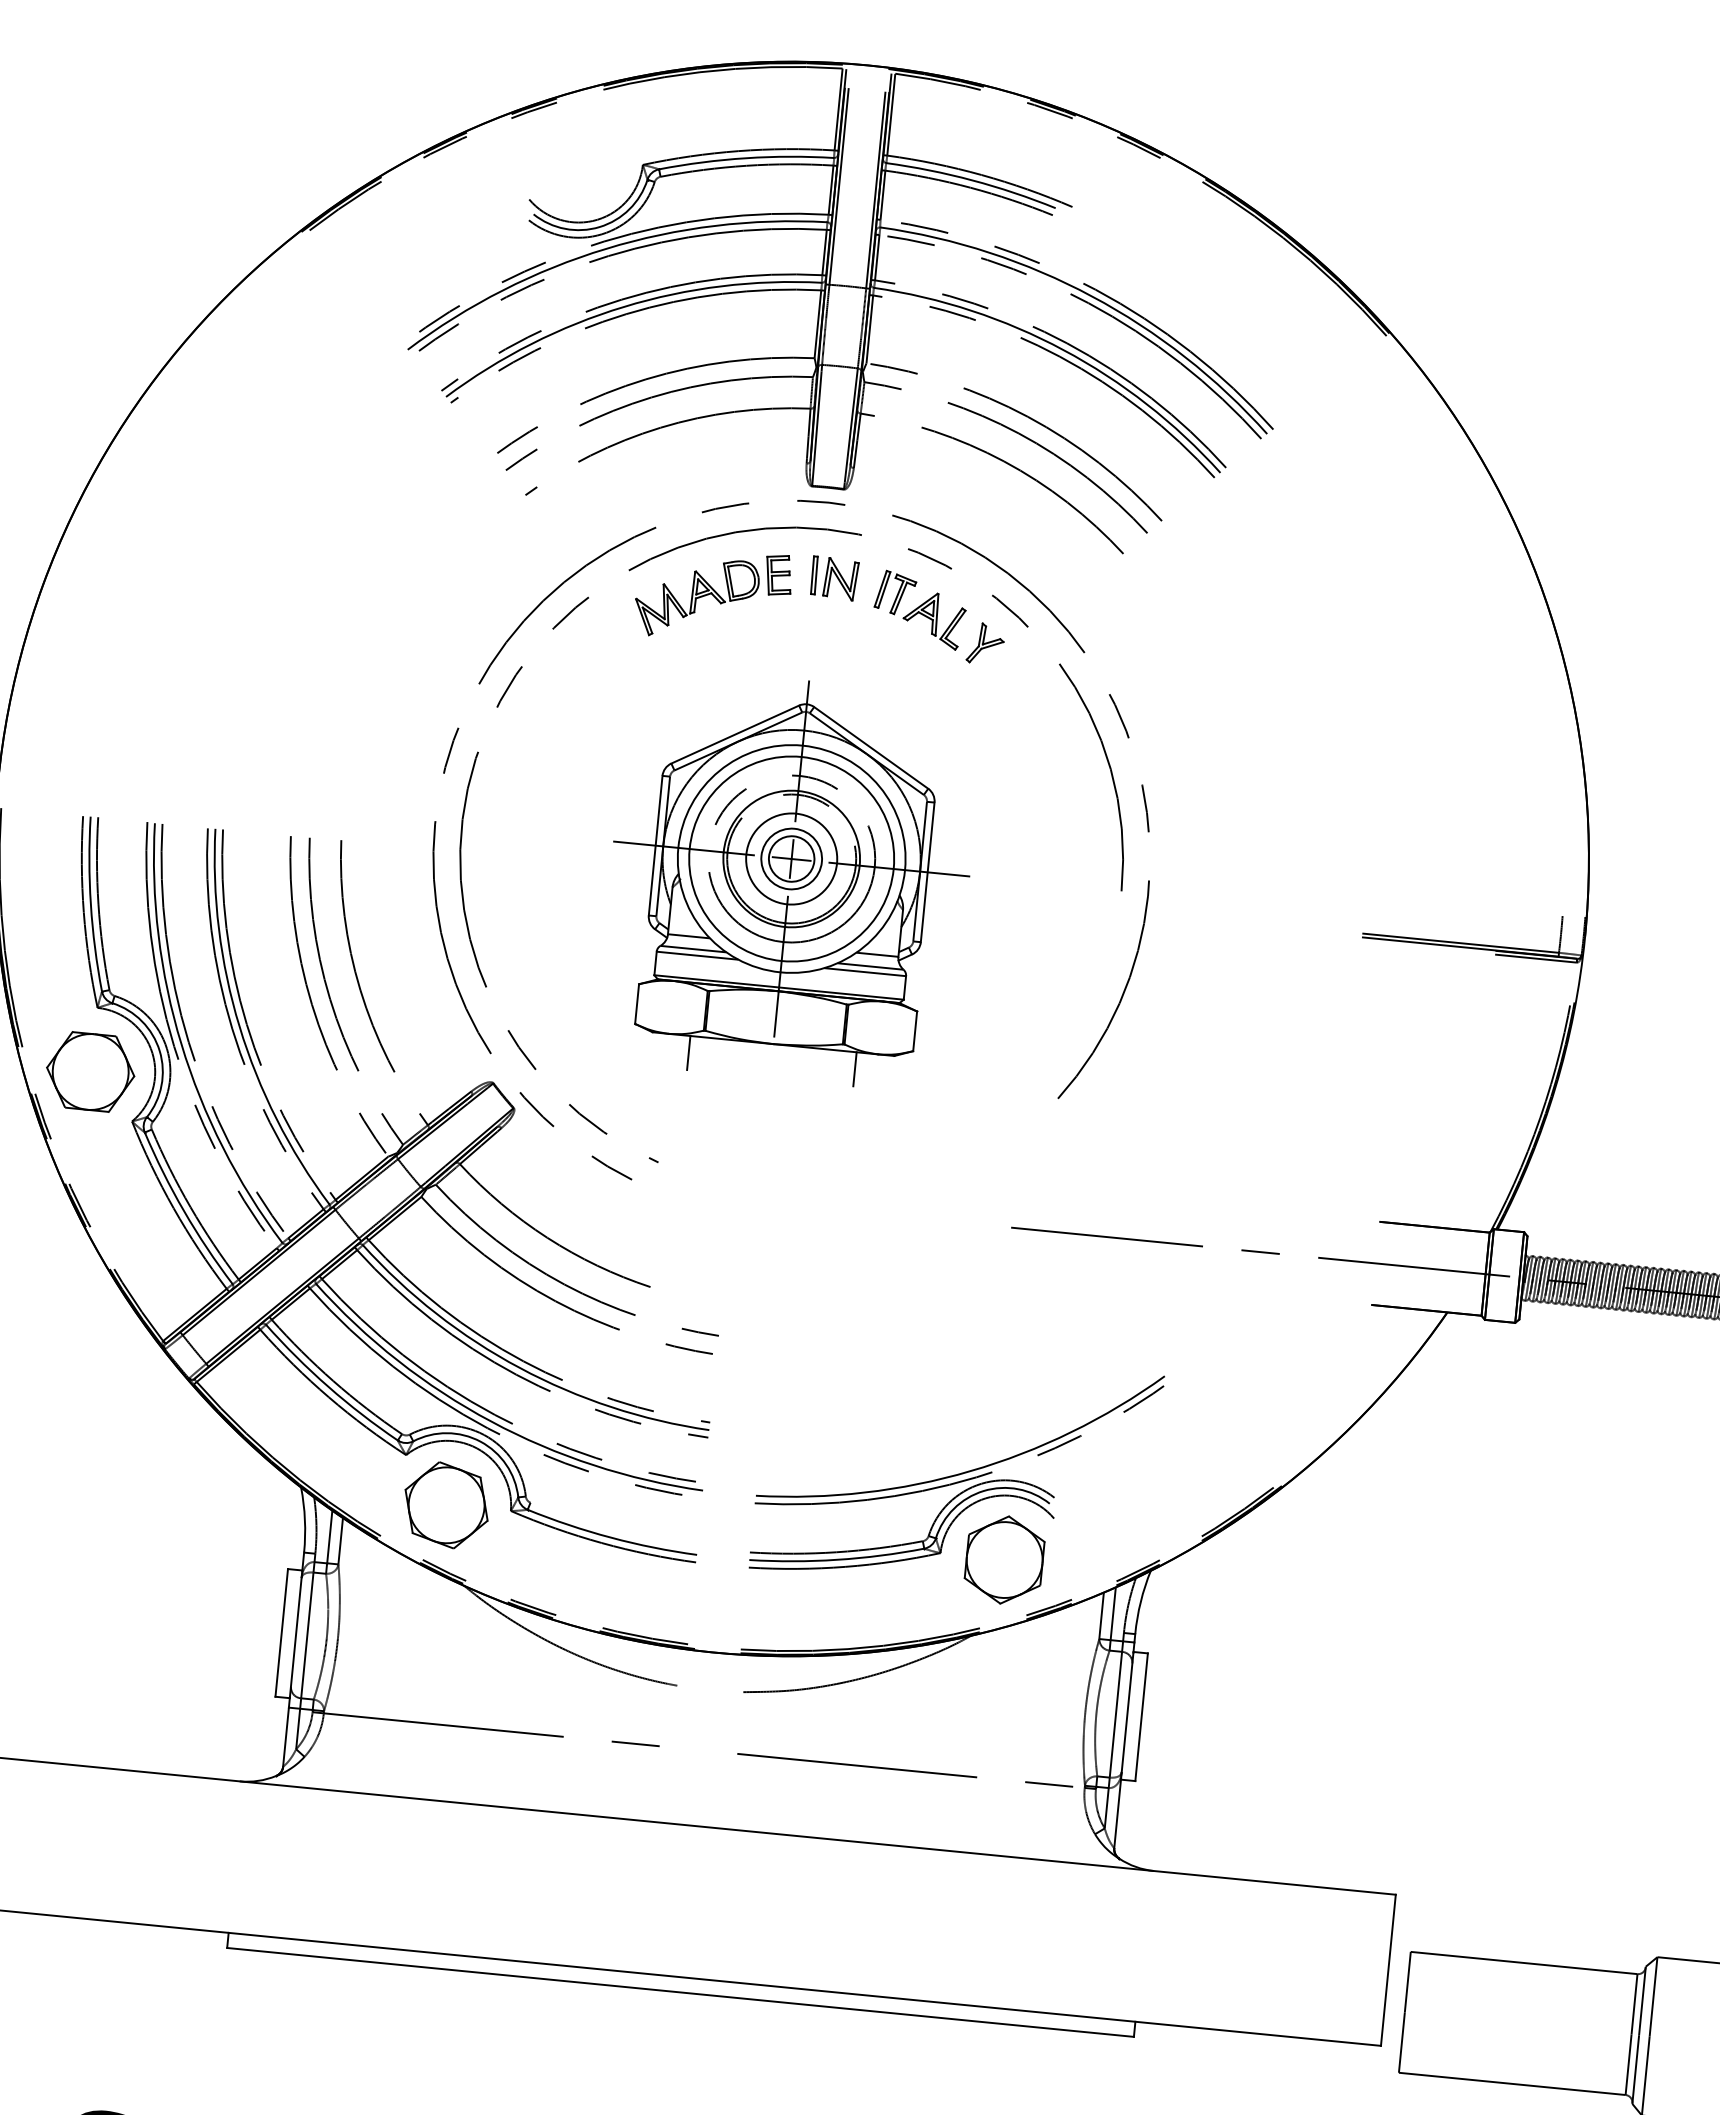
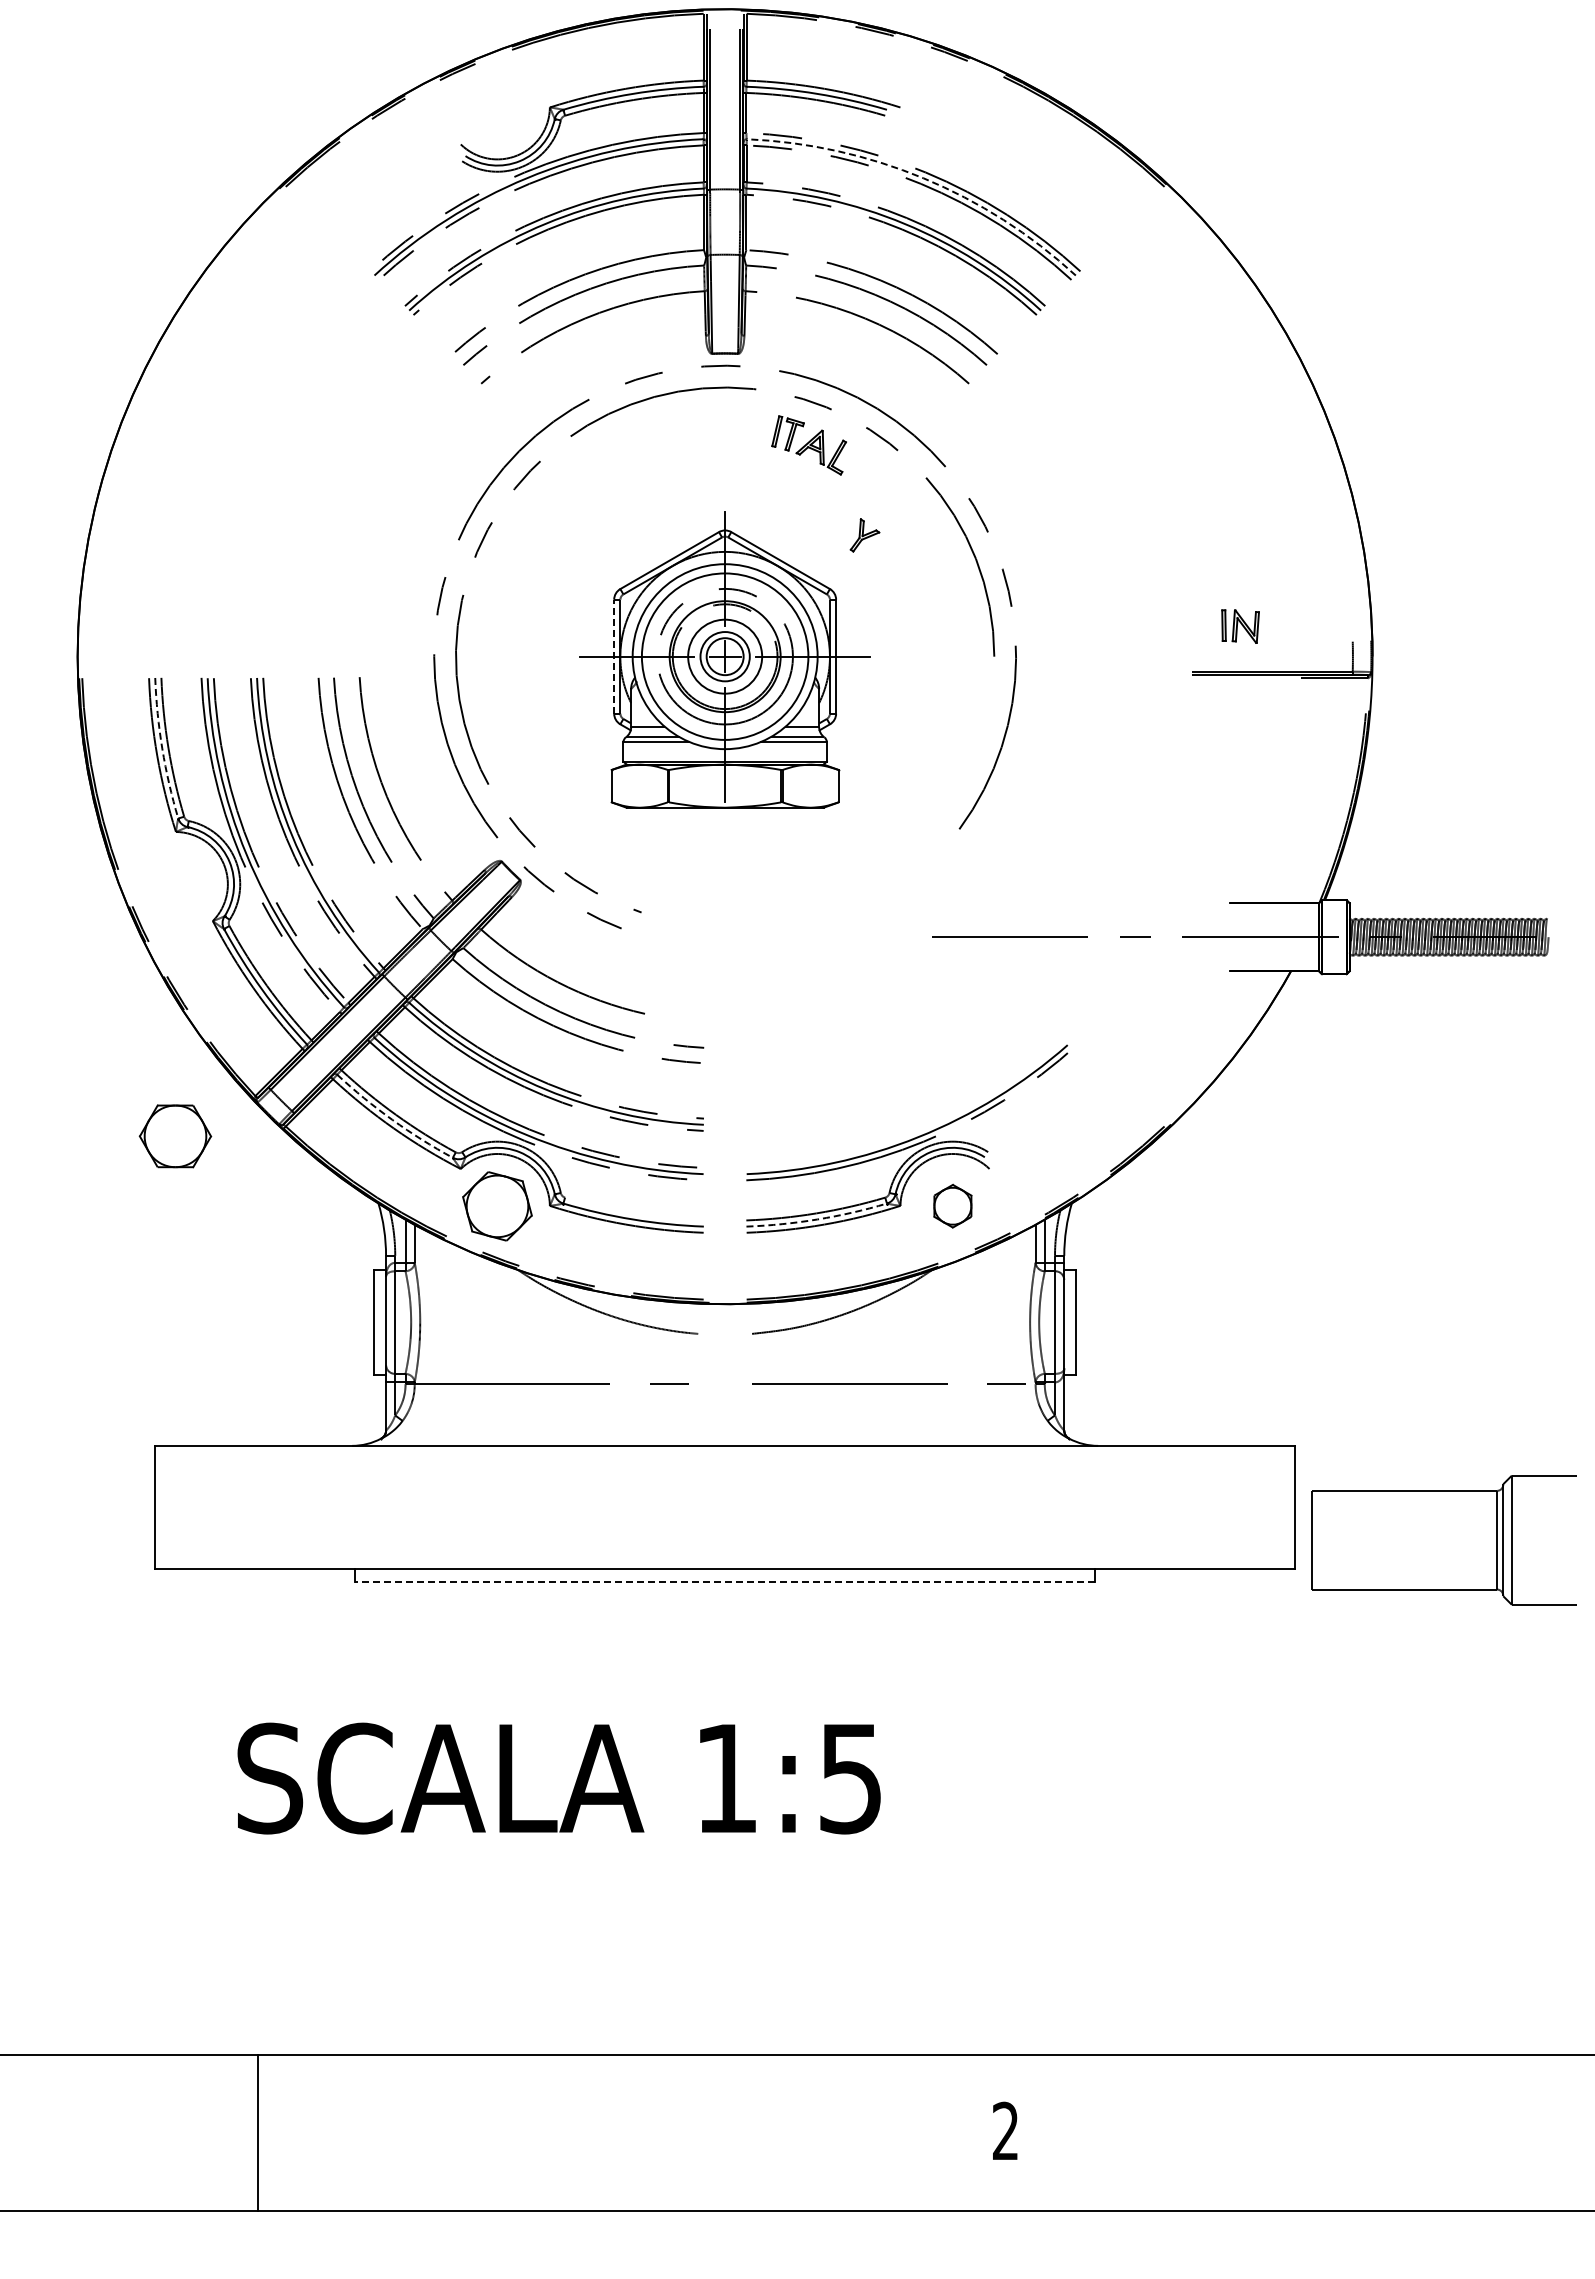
arc: (1092, 296) -> (923, 178), solid -> dashed
part: (834, 578) -> (1240, 626), moved
part: (712, 594) -> (640, 449), removed
part: (985, 643) -> (864, 535), moved
line: (656, 845) -> (614, 656), solid -> dashed
arc: (91, 903) -> (162, 748), solid -> dashed
line: (688, 1052) -> (657, 821), removed
line: (854, 1069) -> (792, 821), removed
part: (90, 1072) -> (175, 1136), moved
arc: (328, 1386) -> (392, 1119), solid -> dashed
part: (1004, 1558) -> (952, 1205), size x0.6
arc: (837, 1559) -> (817, 1219), solid -> dashed
line: (680, 1992) -> (725, 1581), solid -> dashed

